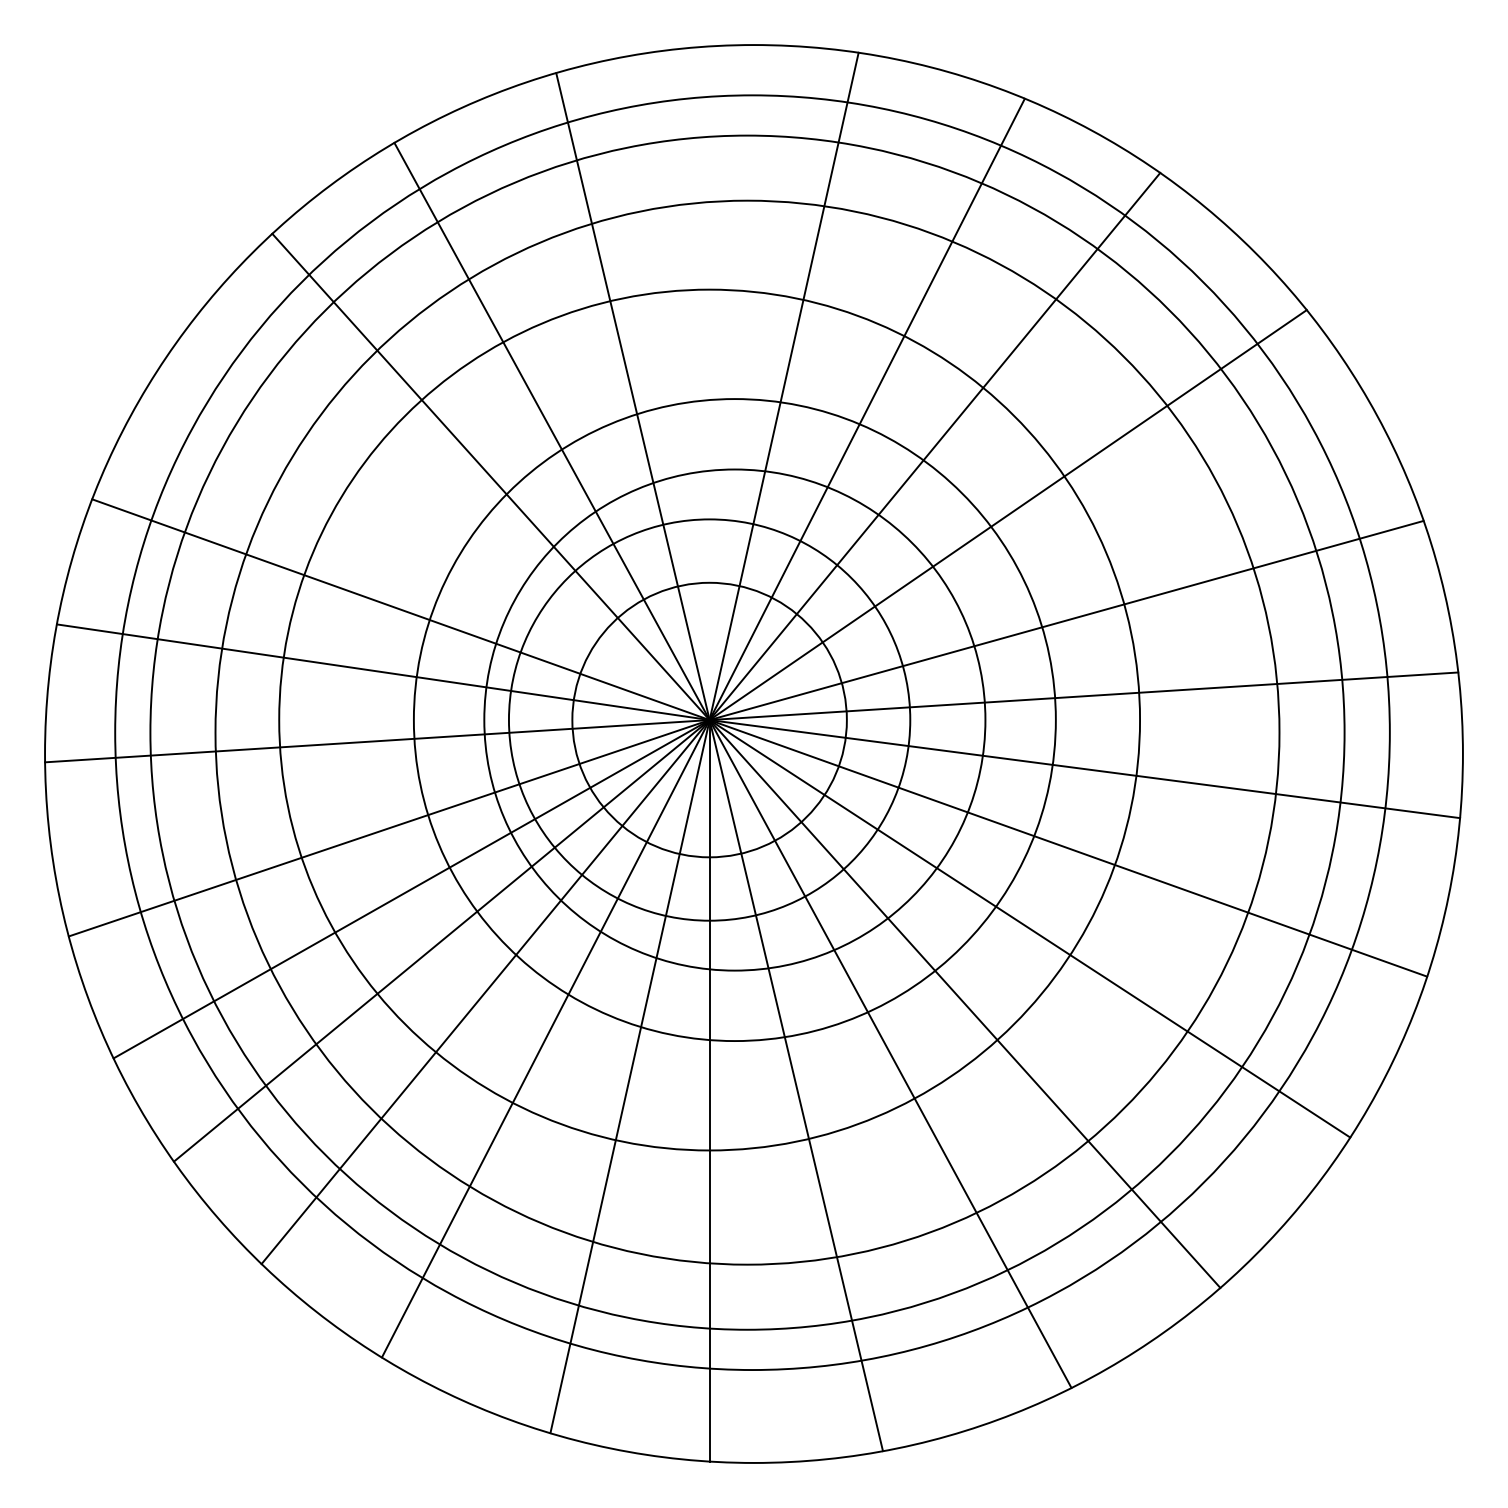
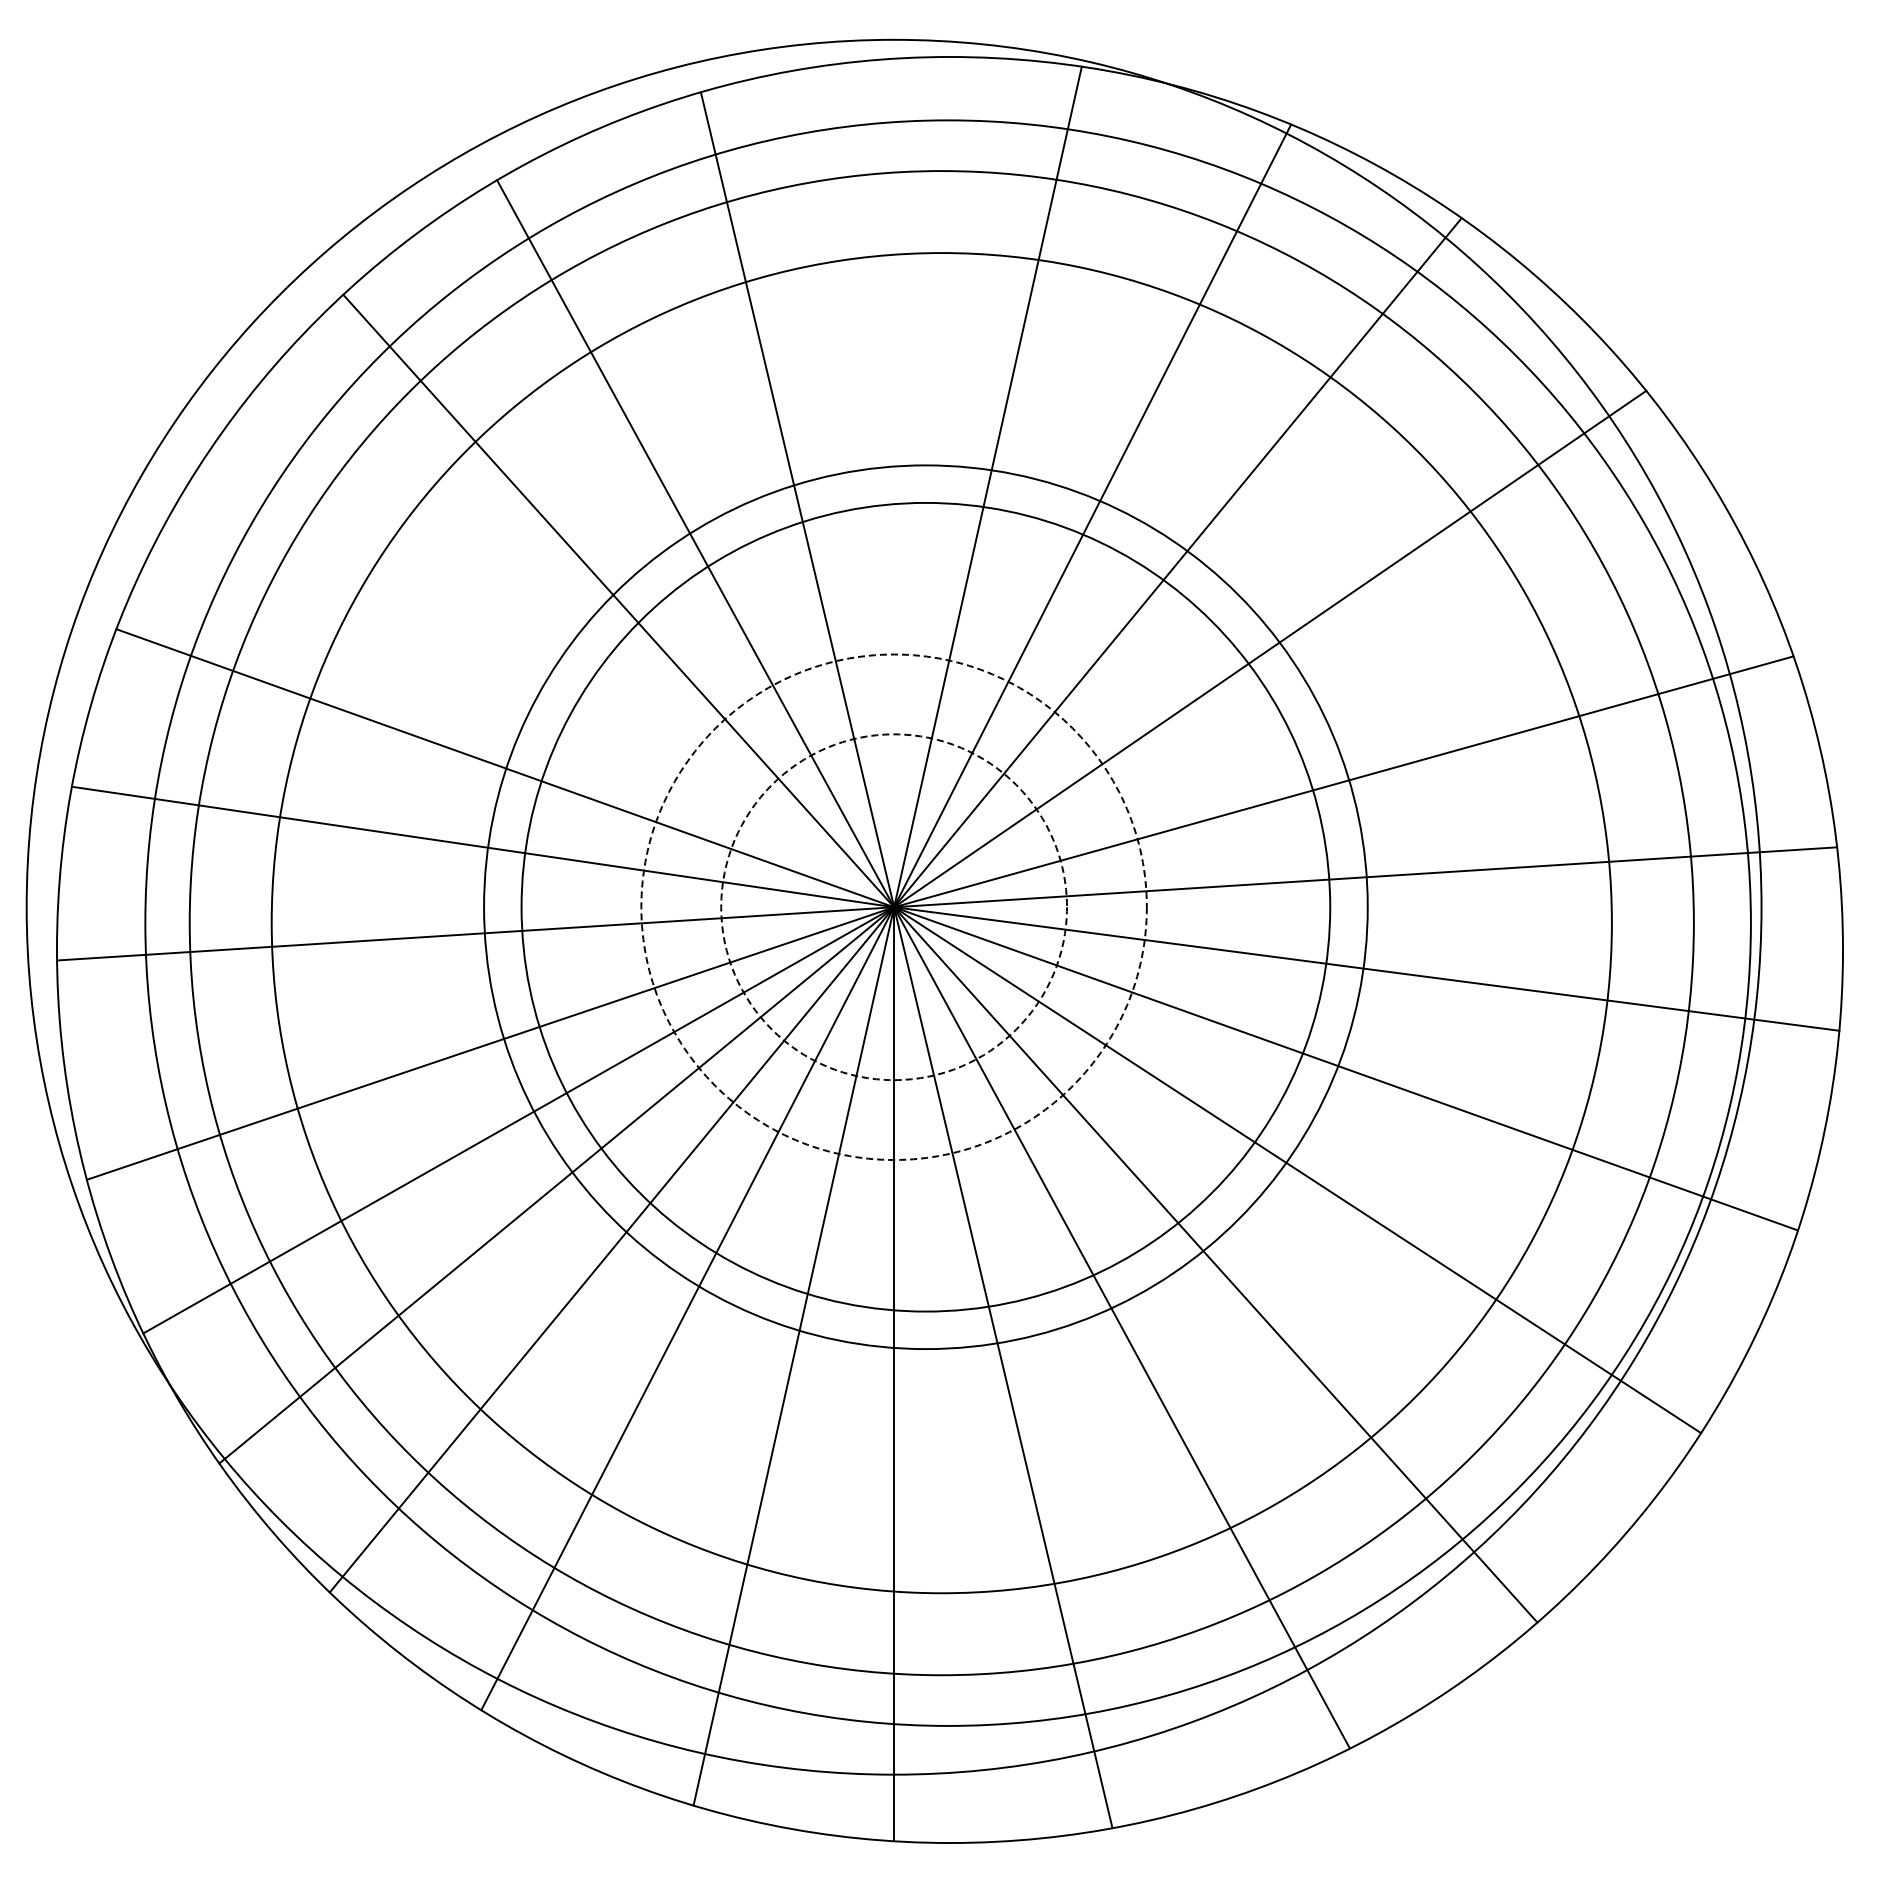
circle: (734, 719) -> (925, 906), size x1.4
circle: (709, 720) -> (893, 907), size x1.6
circle: (709, 720) -> (893, 907), solid -> dashed
circle: (709, 720) -> (894, 907), solid -> dashed

